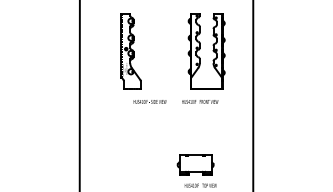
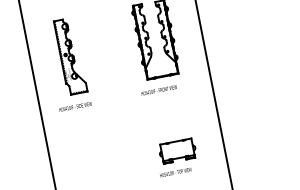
part: (130, 51) -> (70, 56), moved
text: (149, 101) -> (74, 106), moved
part: (195, 164) -> (177, 150), moved

